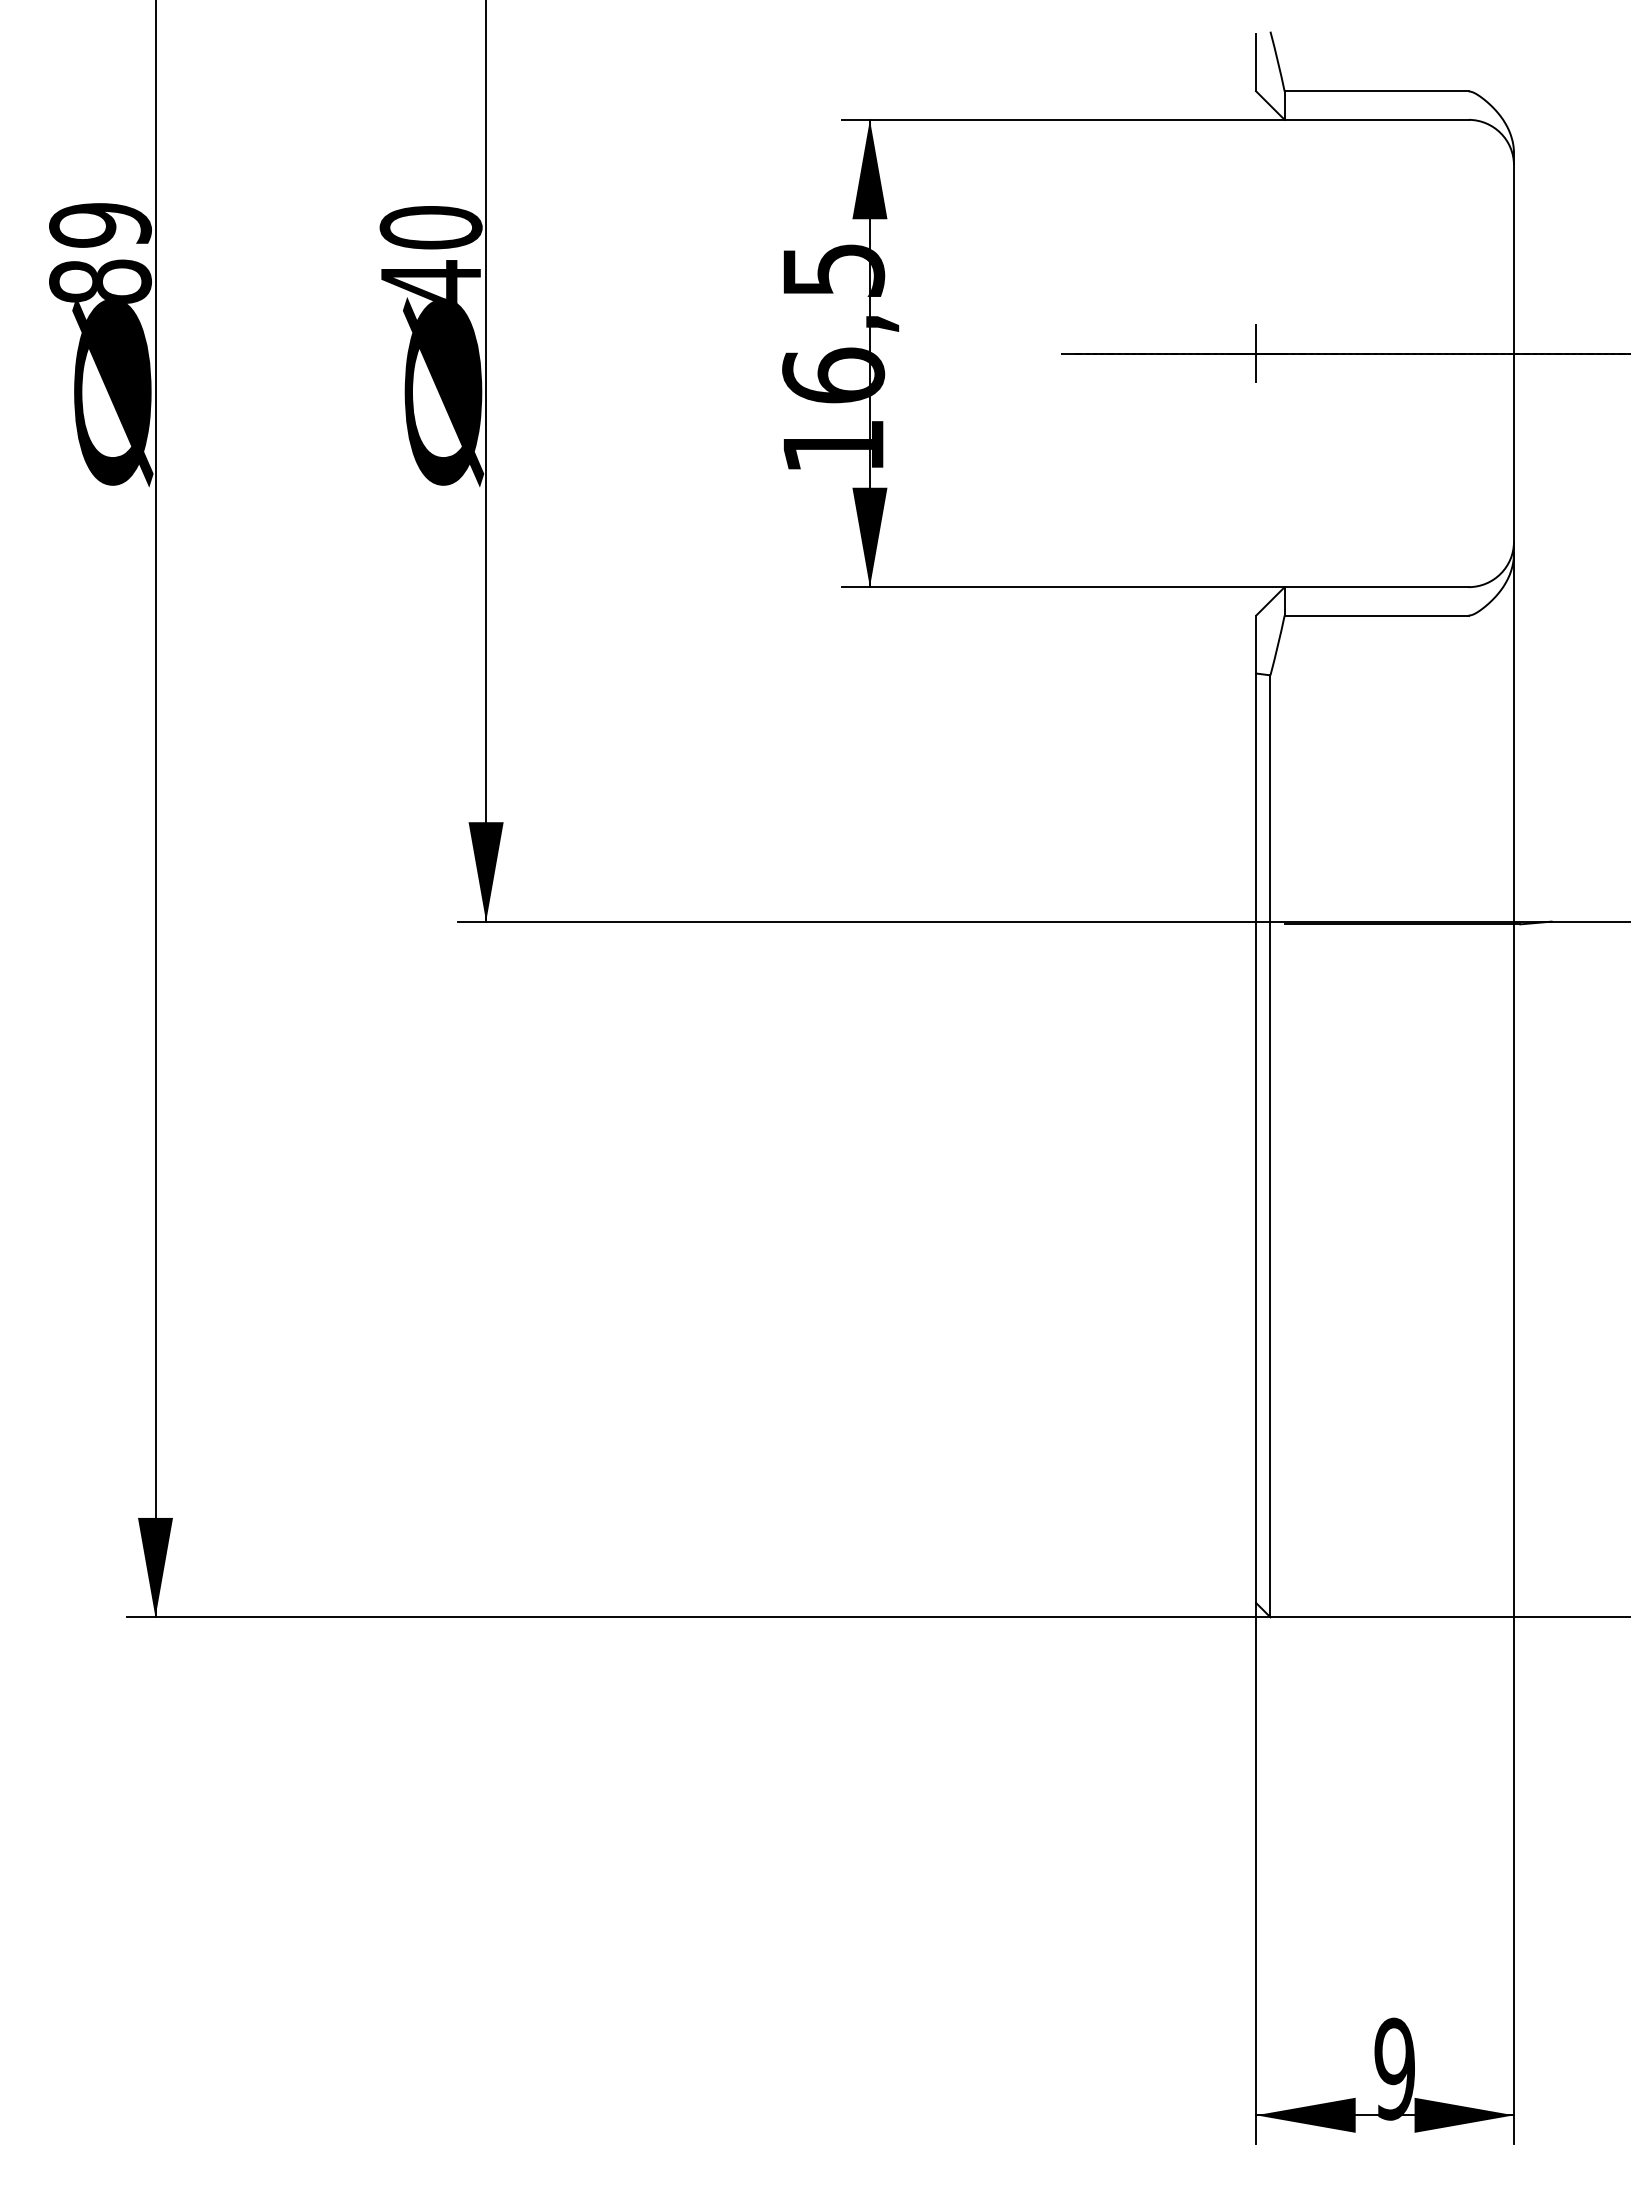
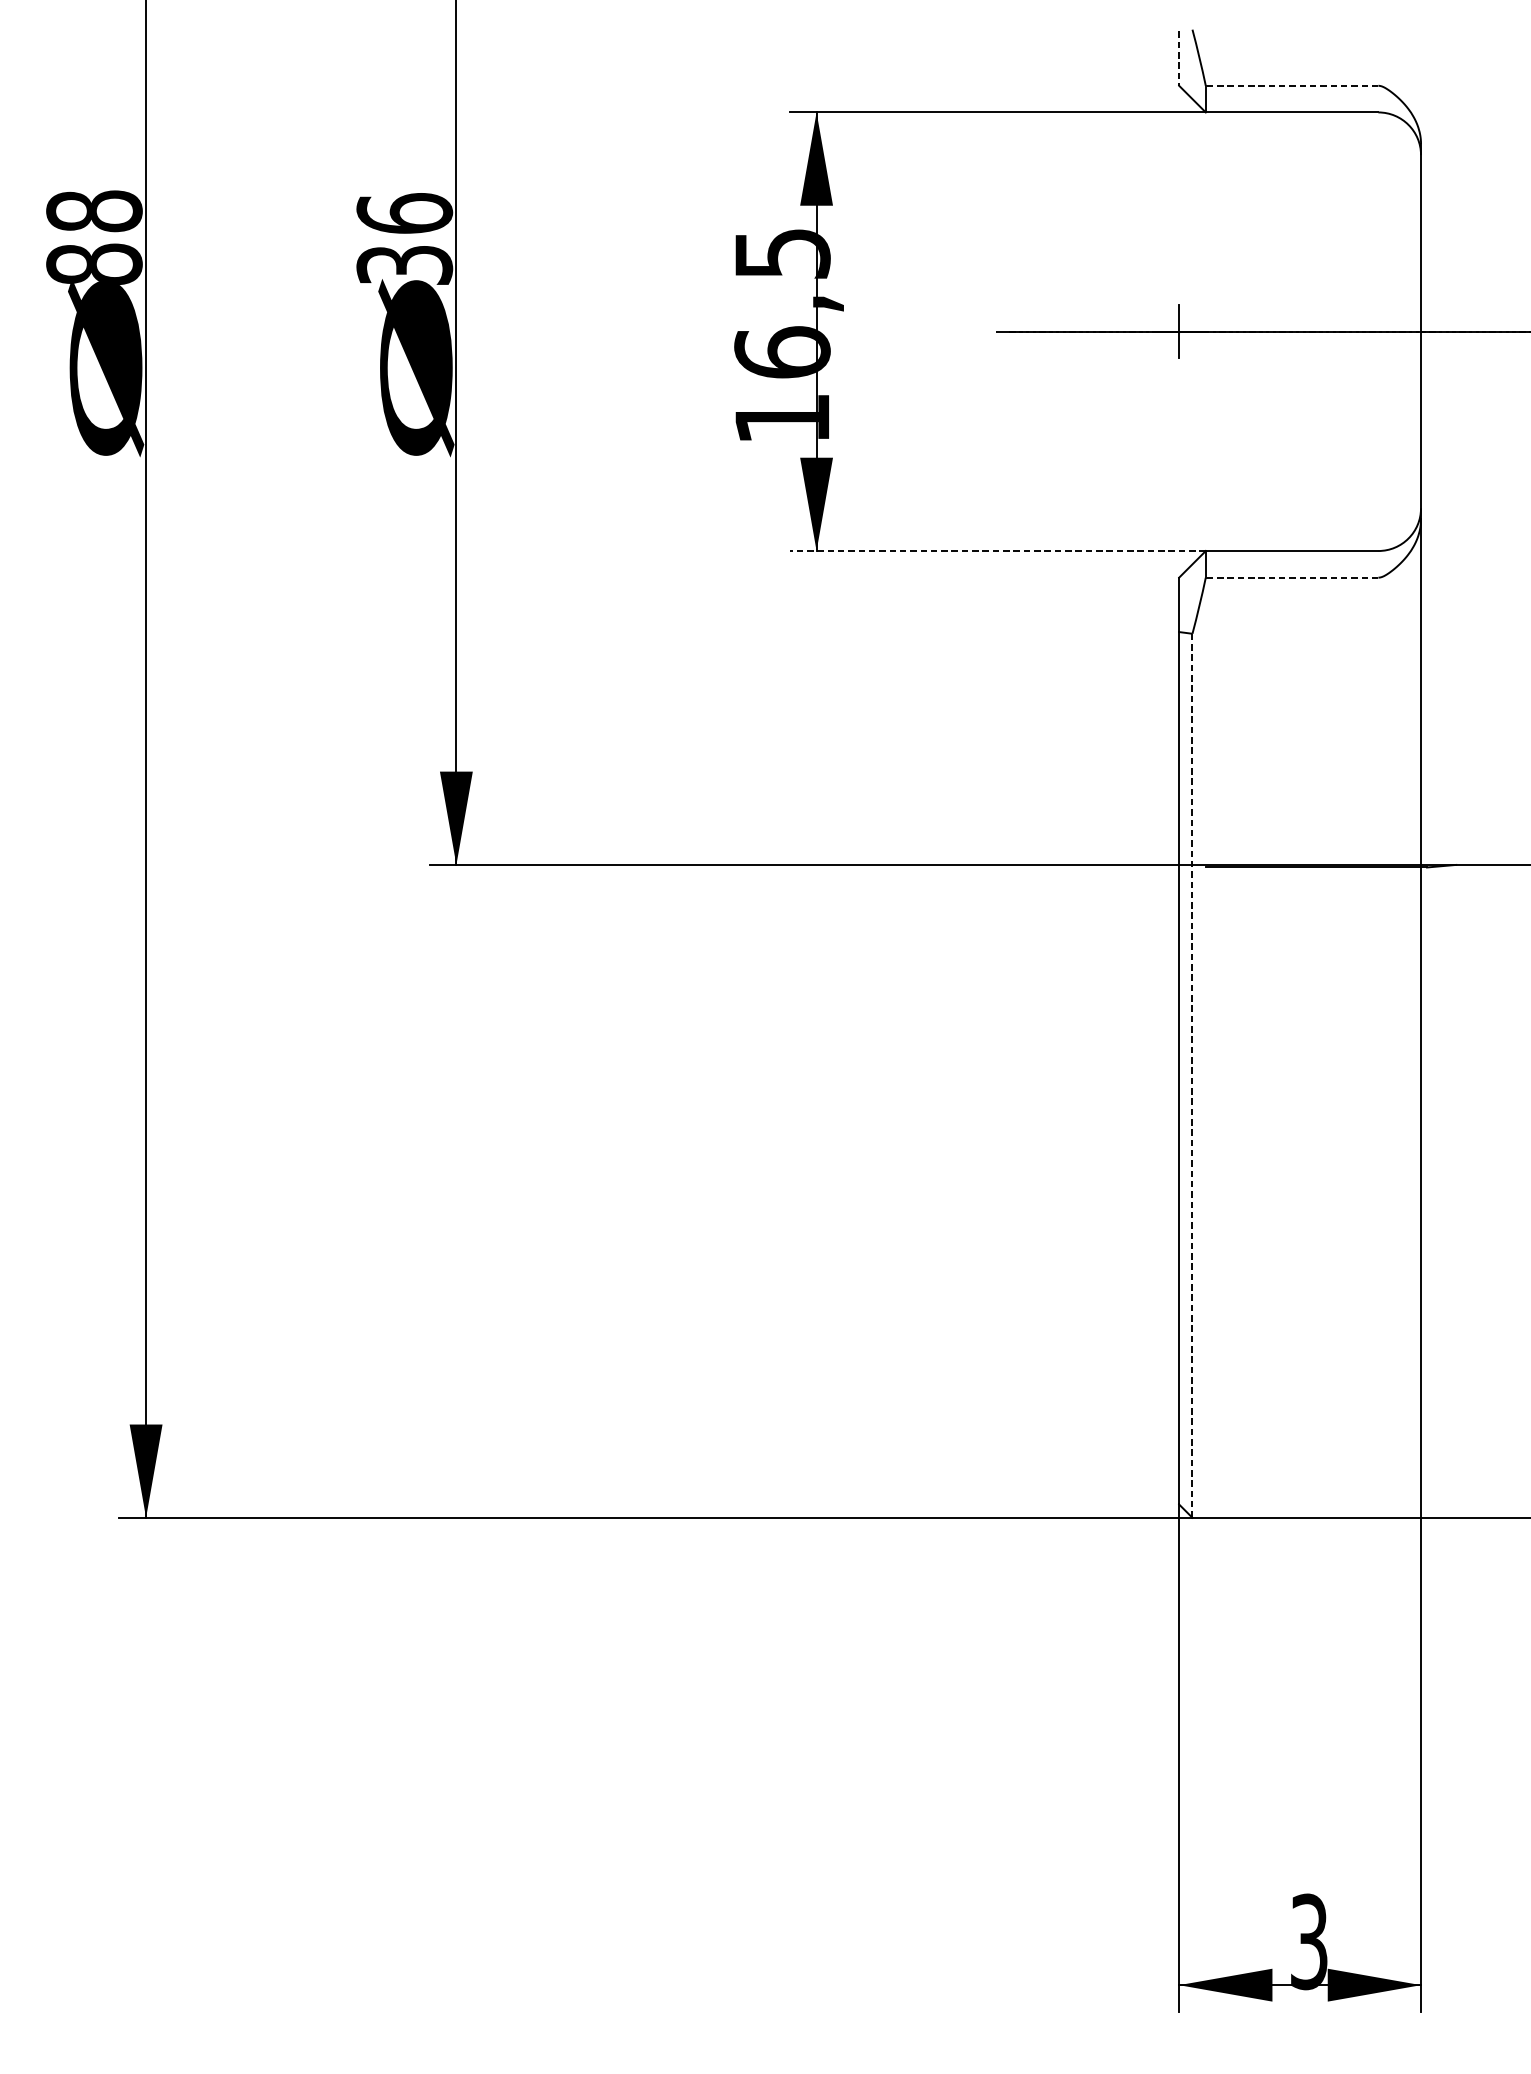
line: (1256, 62) -> (1179, 58), solid -> dashed
line: (1376, 91) -> (1291, 85), solid -> dashed
text: (100, 225) -> (94, 211), 89 -> 88
text: (430, 254) -> (404, 238), 40 -> 36
line: (1063, 587) -> (998, 551), solid -> dashed
line: (1376, 615) -> (1291, 577), solid -> dashed
line: (1270, 1146) -> (1192, 1075), solid -> dashed
text: (1394, 2068) -> (1308, 1941), 9 -> 3

